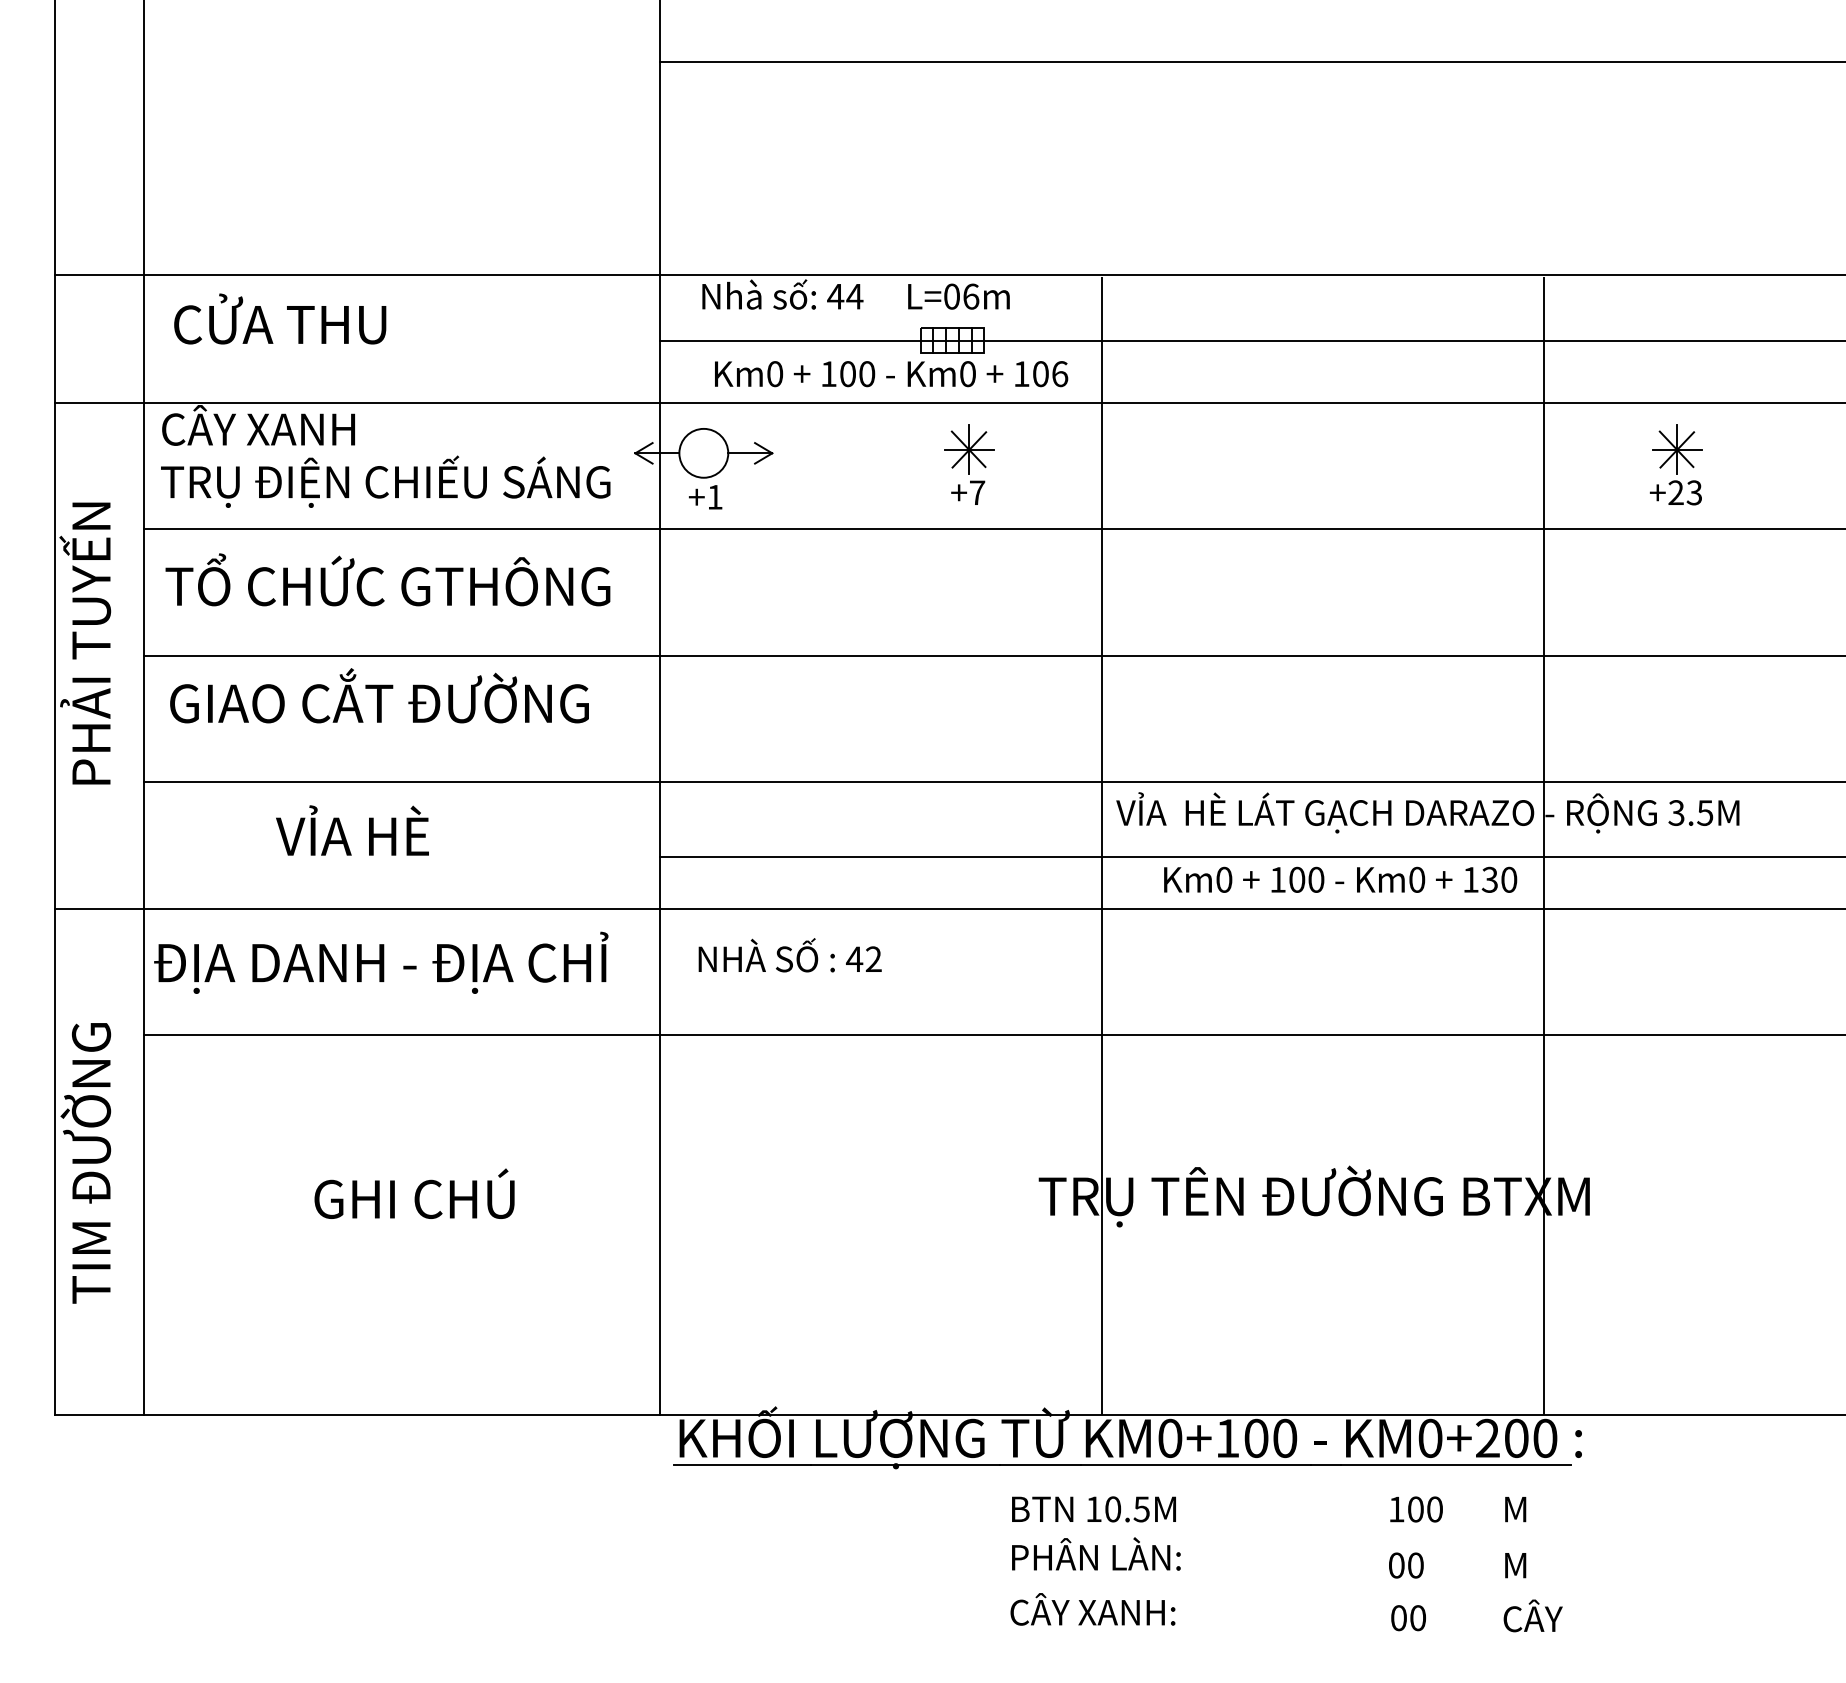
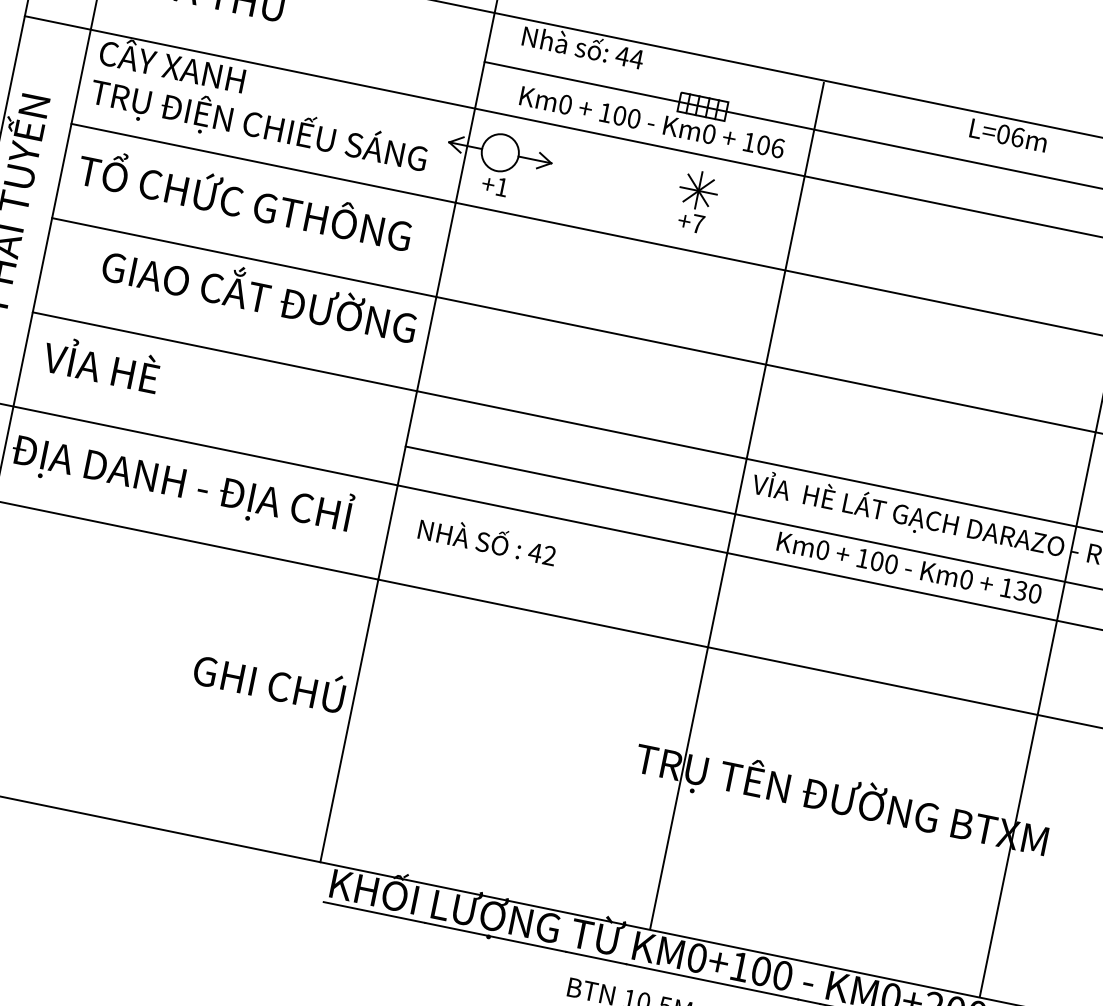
text: (958, 296) -> (1008, 135), moved
text: (379, 695) -> (260, 291), moved
text: (352, 830) -> (101, 363), moved
text: (414, 1193) -> (269, 680), moved

